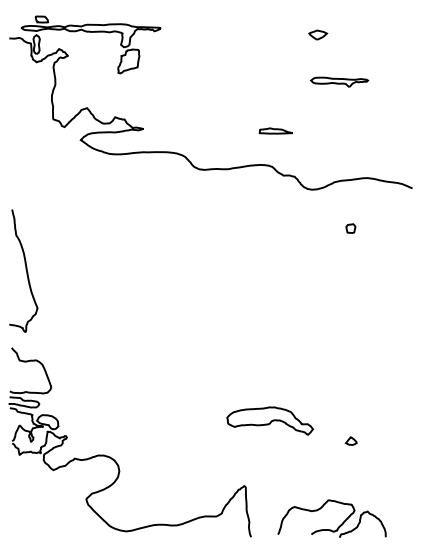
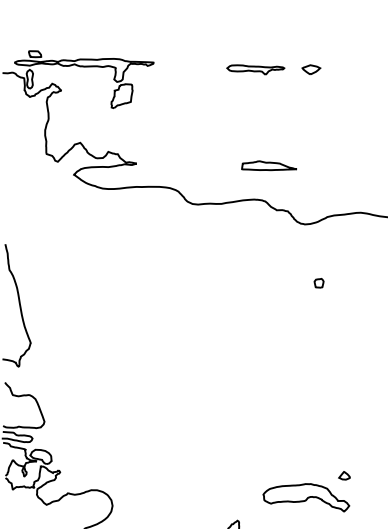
part: (339, 81) -> (255, 69), moved
part: (275, 130) -> (268, 165), size x1.67
part: (350, 228) -> (318, 283), moved
part: (269, 420) -> (305, 497), moved

